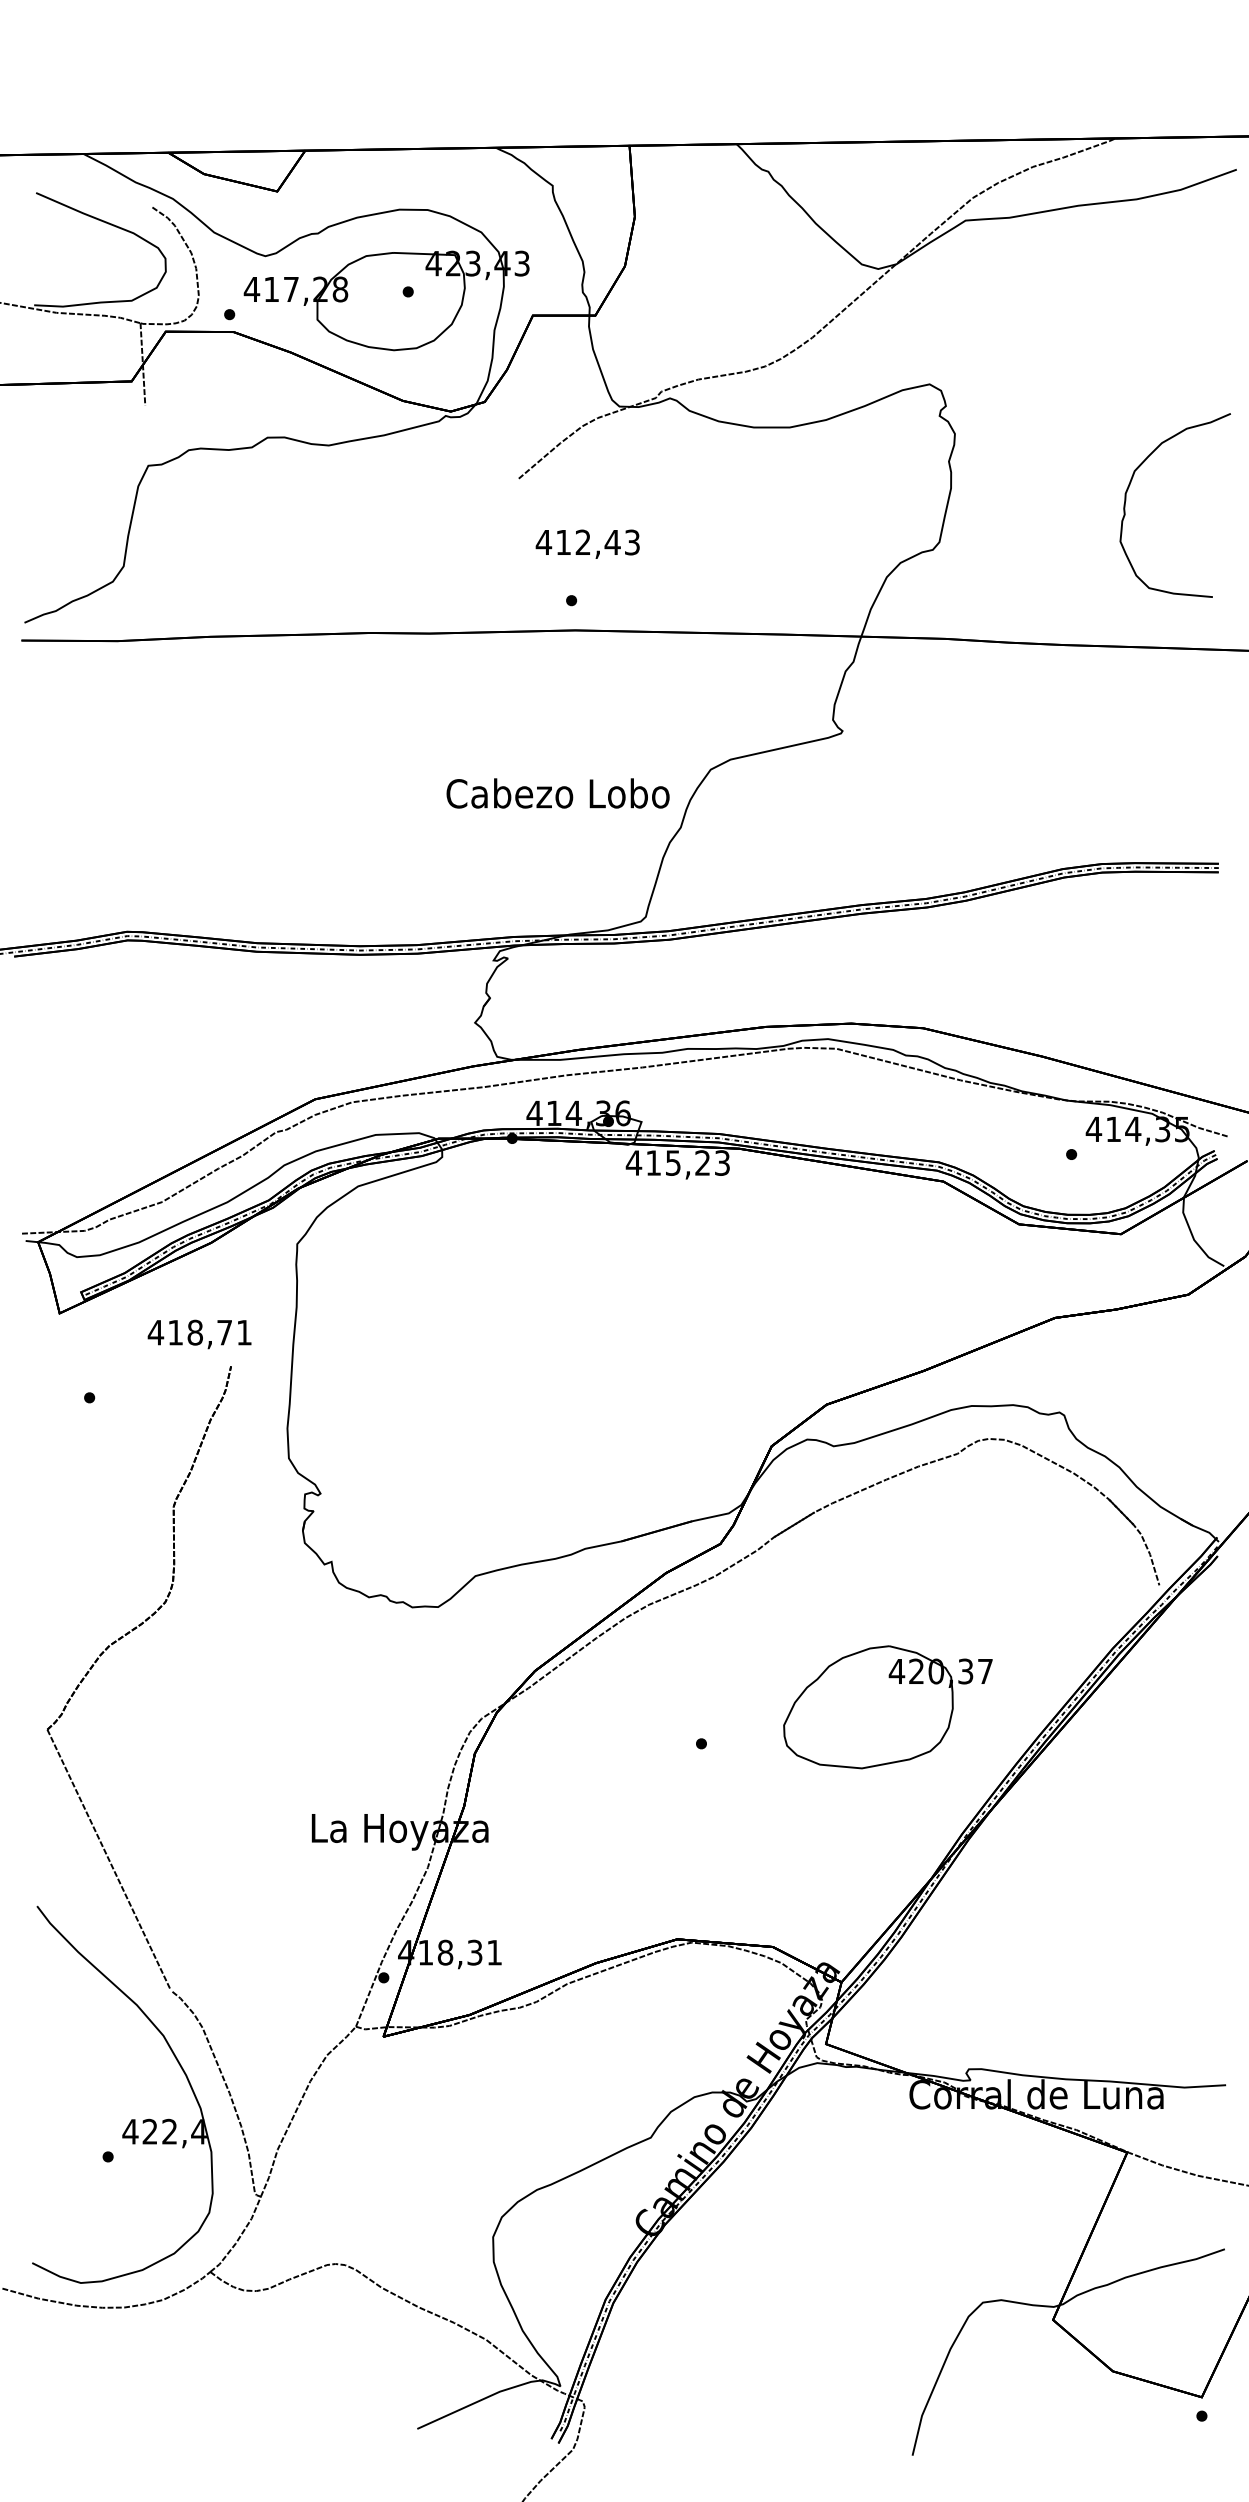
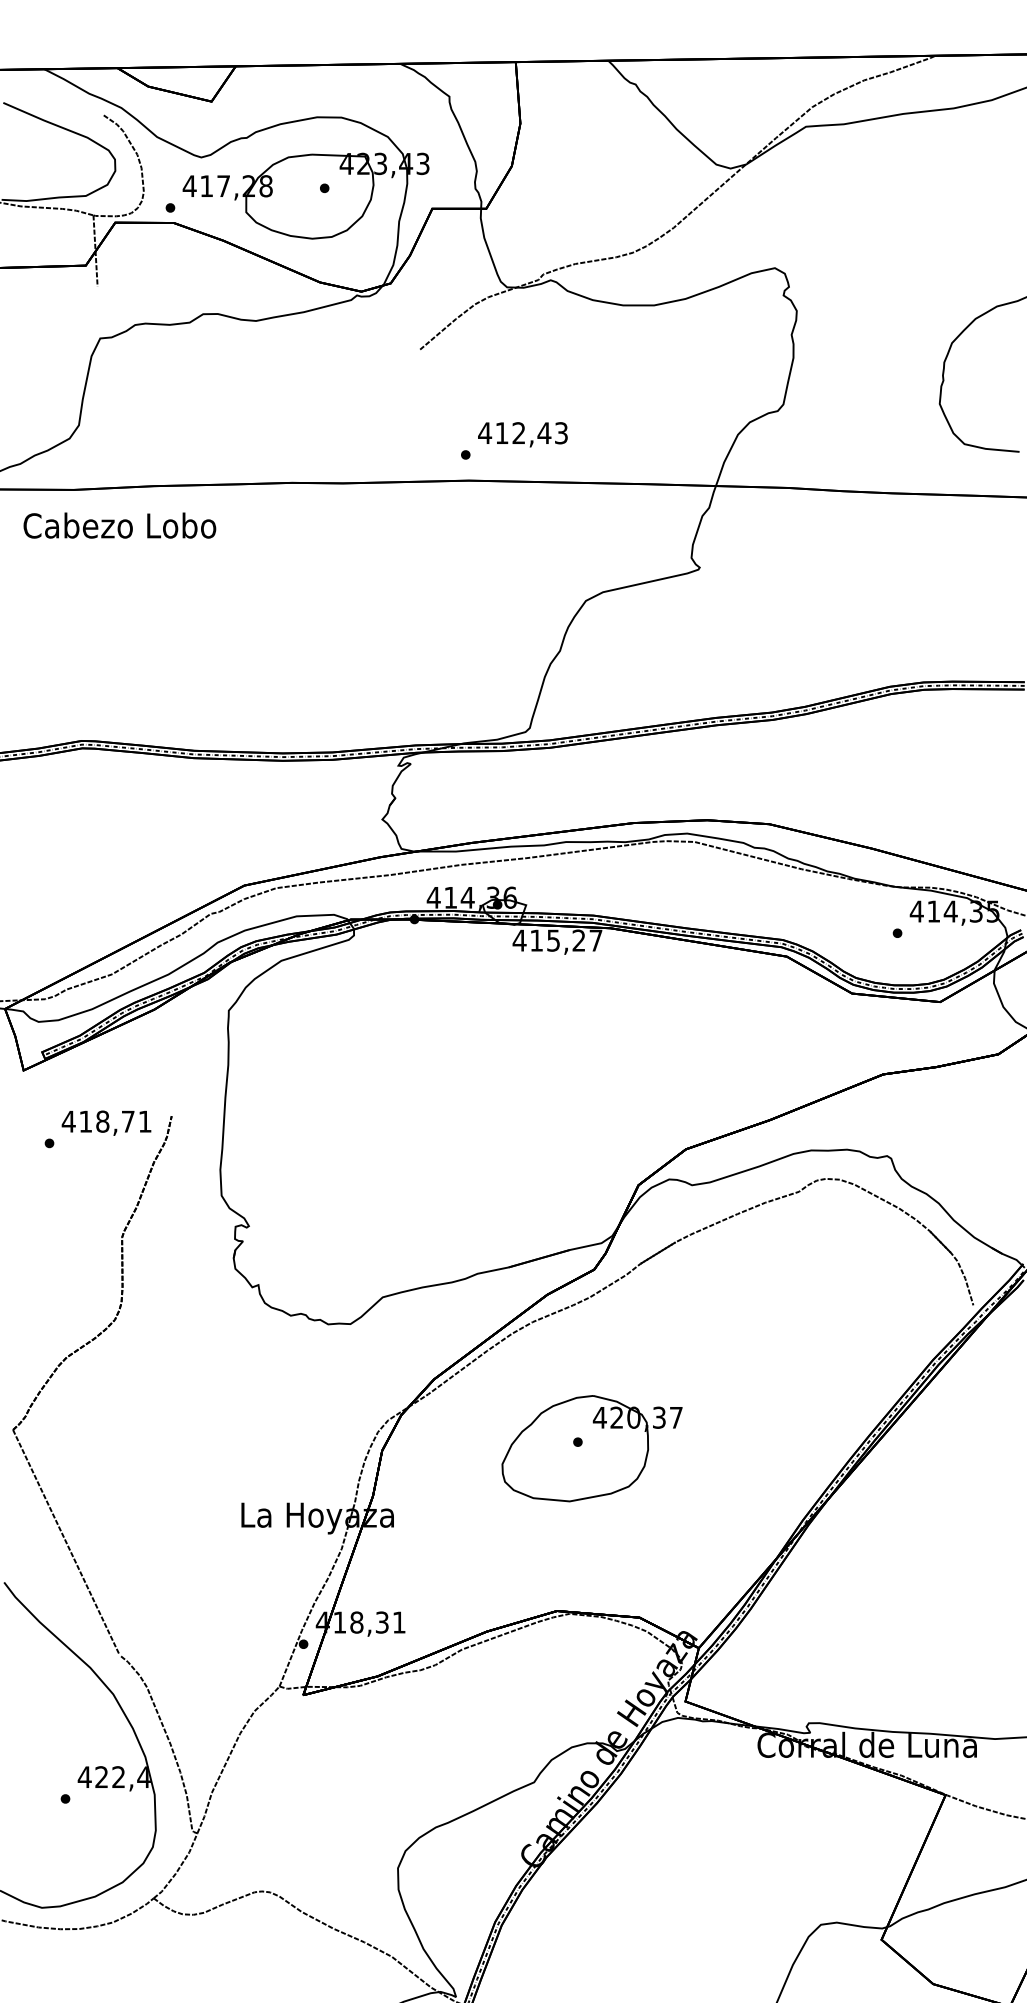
text: (587, 543) -> (522, 434), moved
text: (557, 793) -> (119, 525), moved
text: (722, 1162) -> (596, 940), 415,23 -> 415,27
text: (199, 1334) -> (106, 1123), moved
part: (887, 1707) -> (591, 1448), moved

